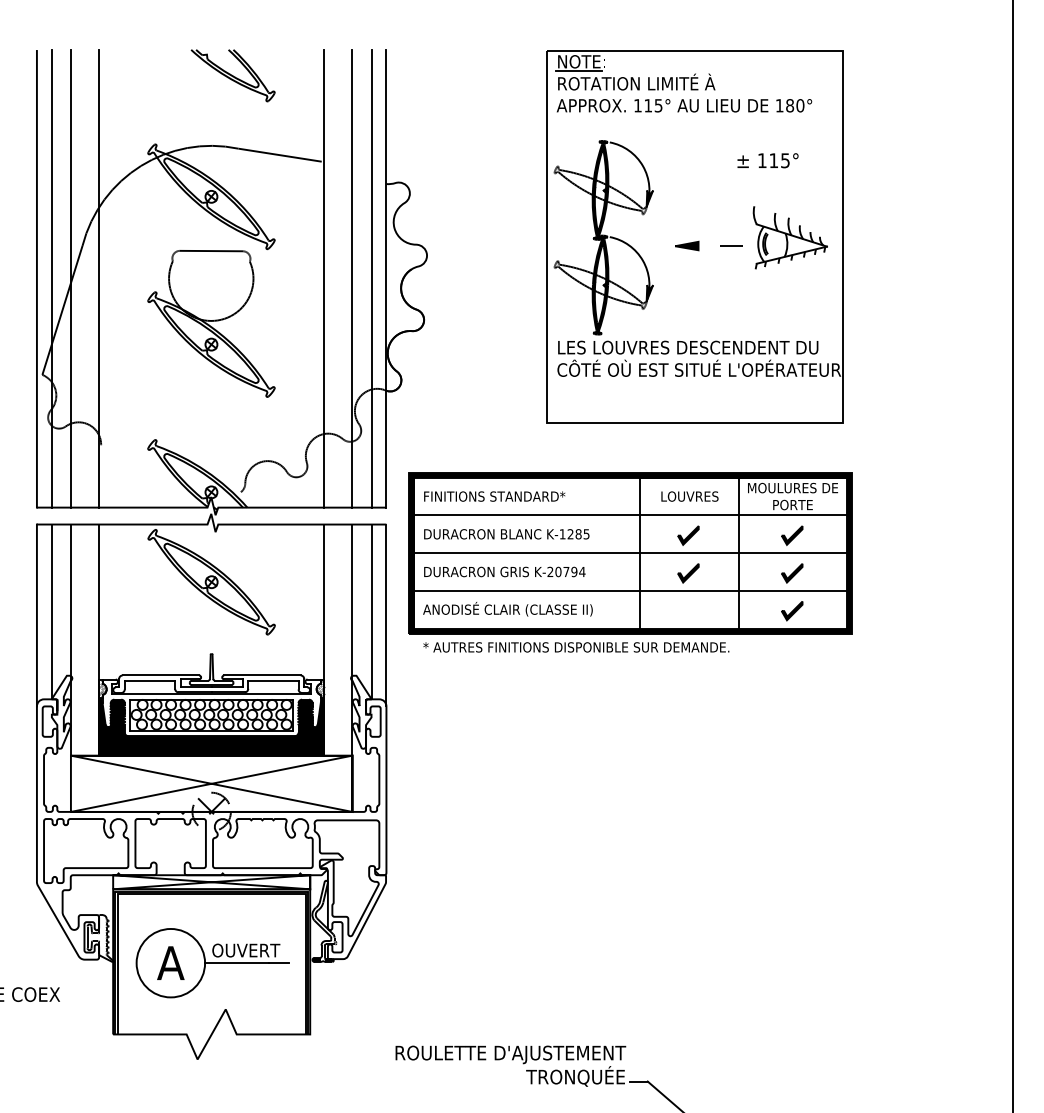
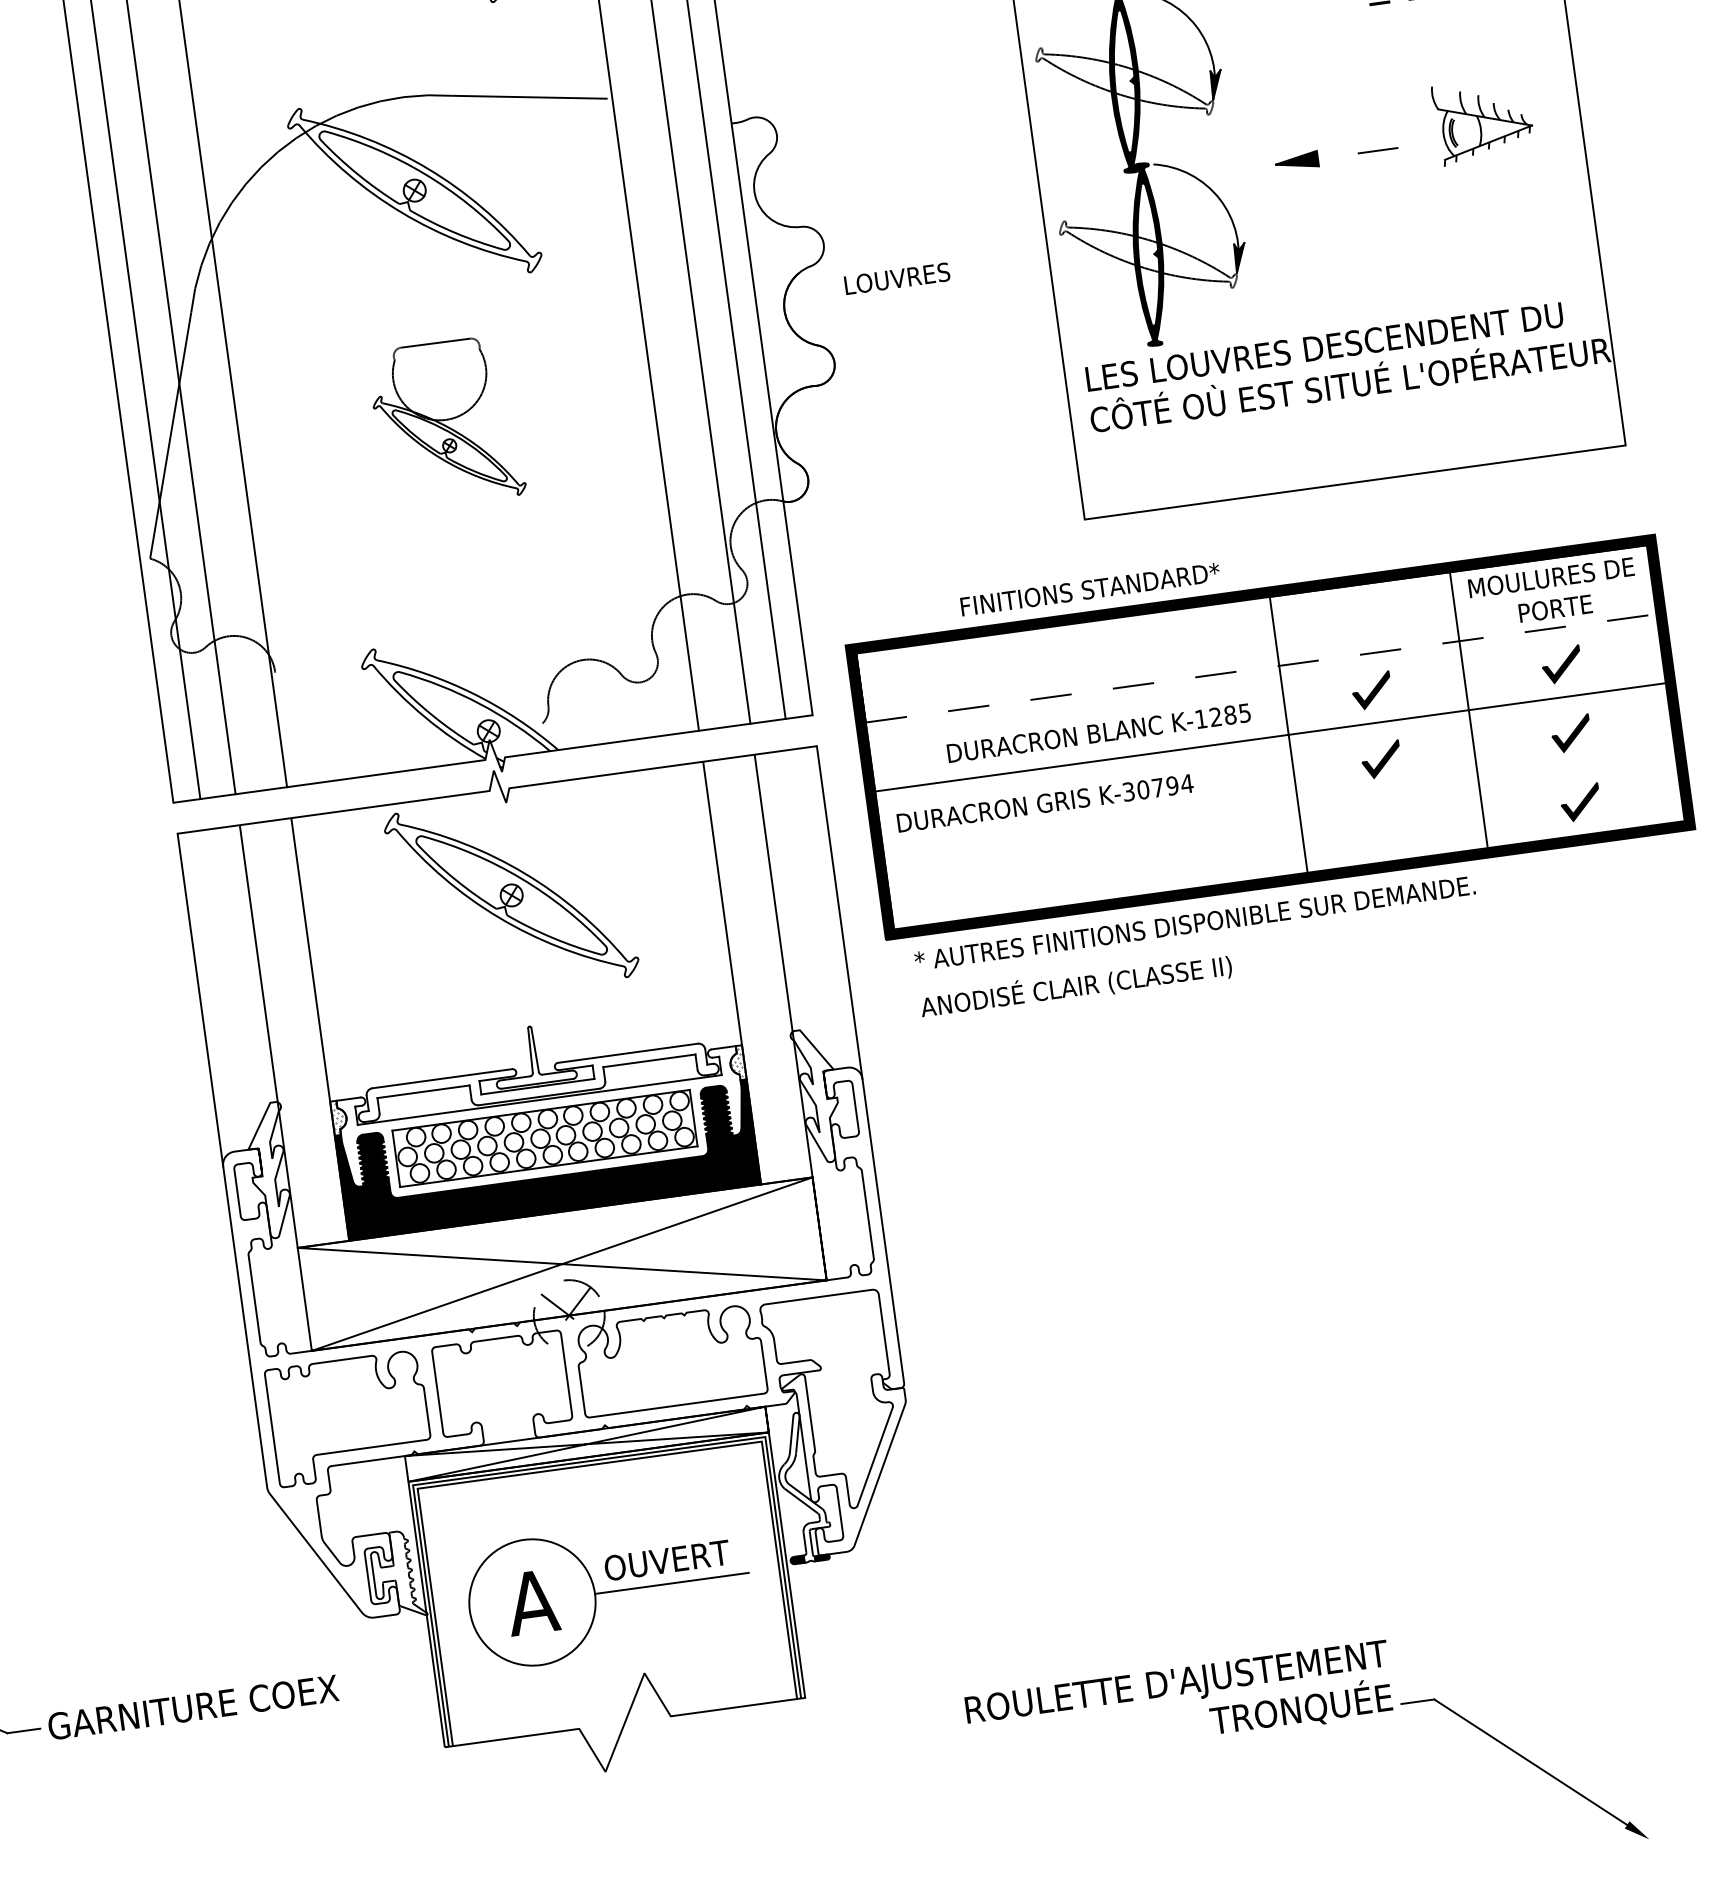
part: (789, 237) -> (1482, 120), size x0.7
part: (211, 323) -> (446, 422), size x0.6
text: (494, 496) -> (1089, 589), moved
text: (689, 496) -> (896, 278), moved
line: (631, 515) -> (1262, 668), solid -> dashed
text: (506, 534) -> (1098, 733), moved
text: (550, 572) -> (1128, 792), K-20794 -> K-30794
line: (630, 590) -> (1279, 805), removed
text: (507, 609) -> (1075, 986), moved
line: (51, 611) -> (226, 989), removed
line: (371, 611) -> (811, 908), removed

